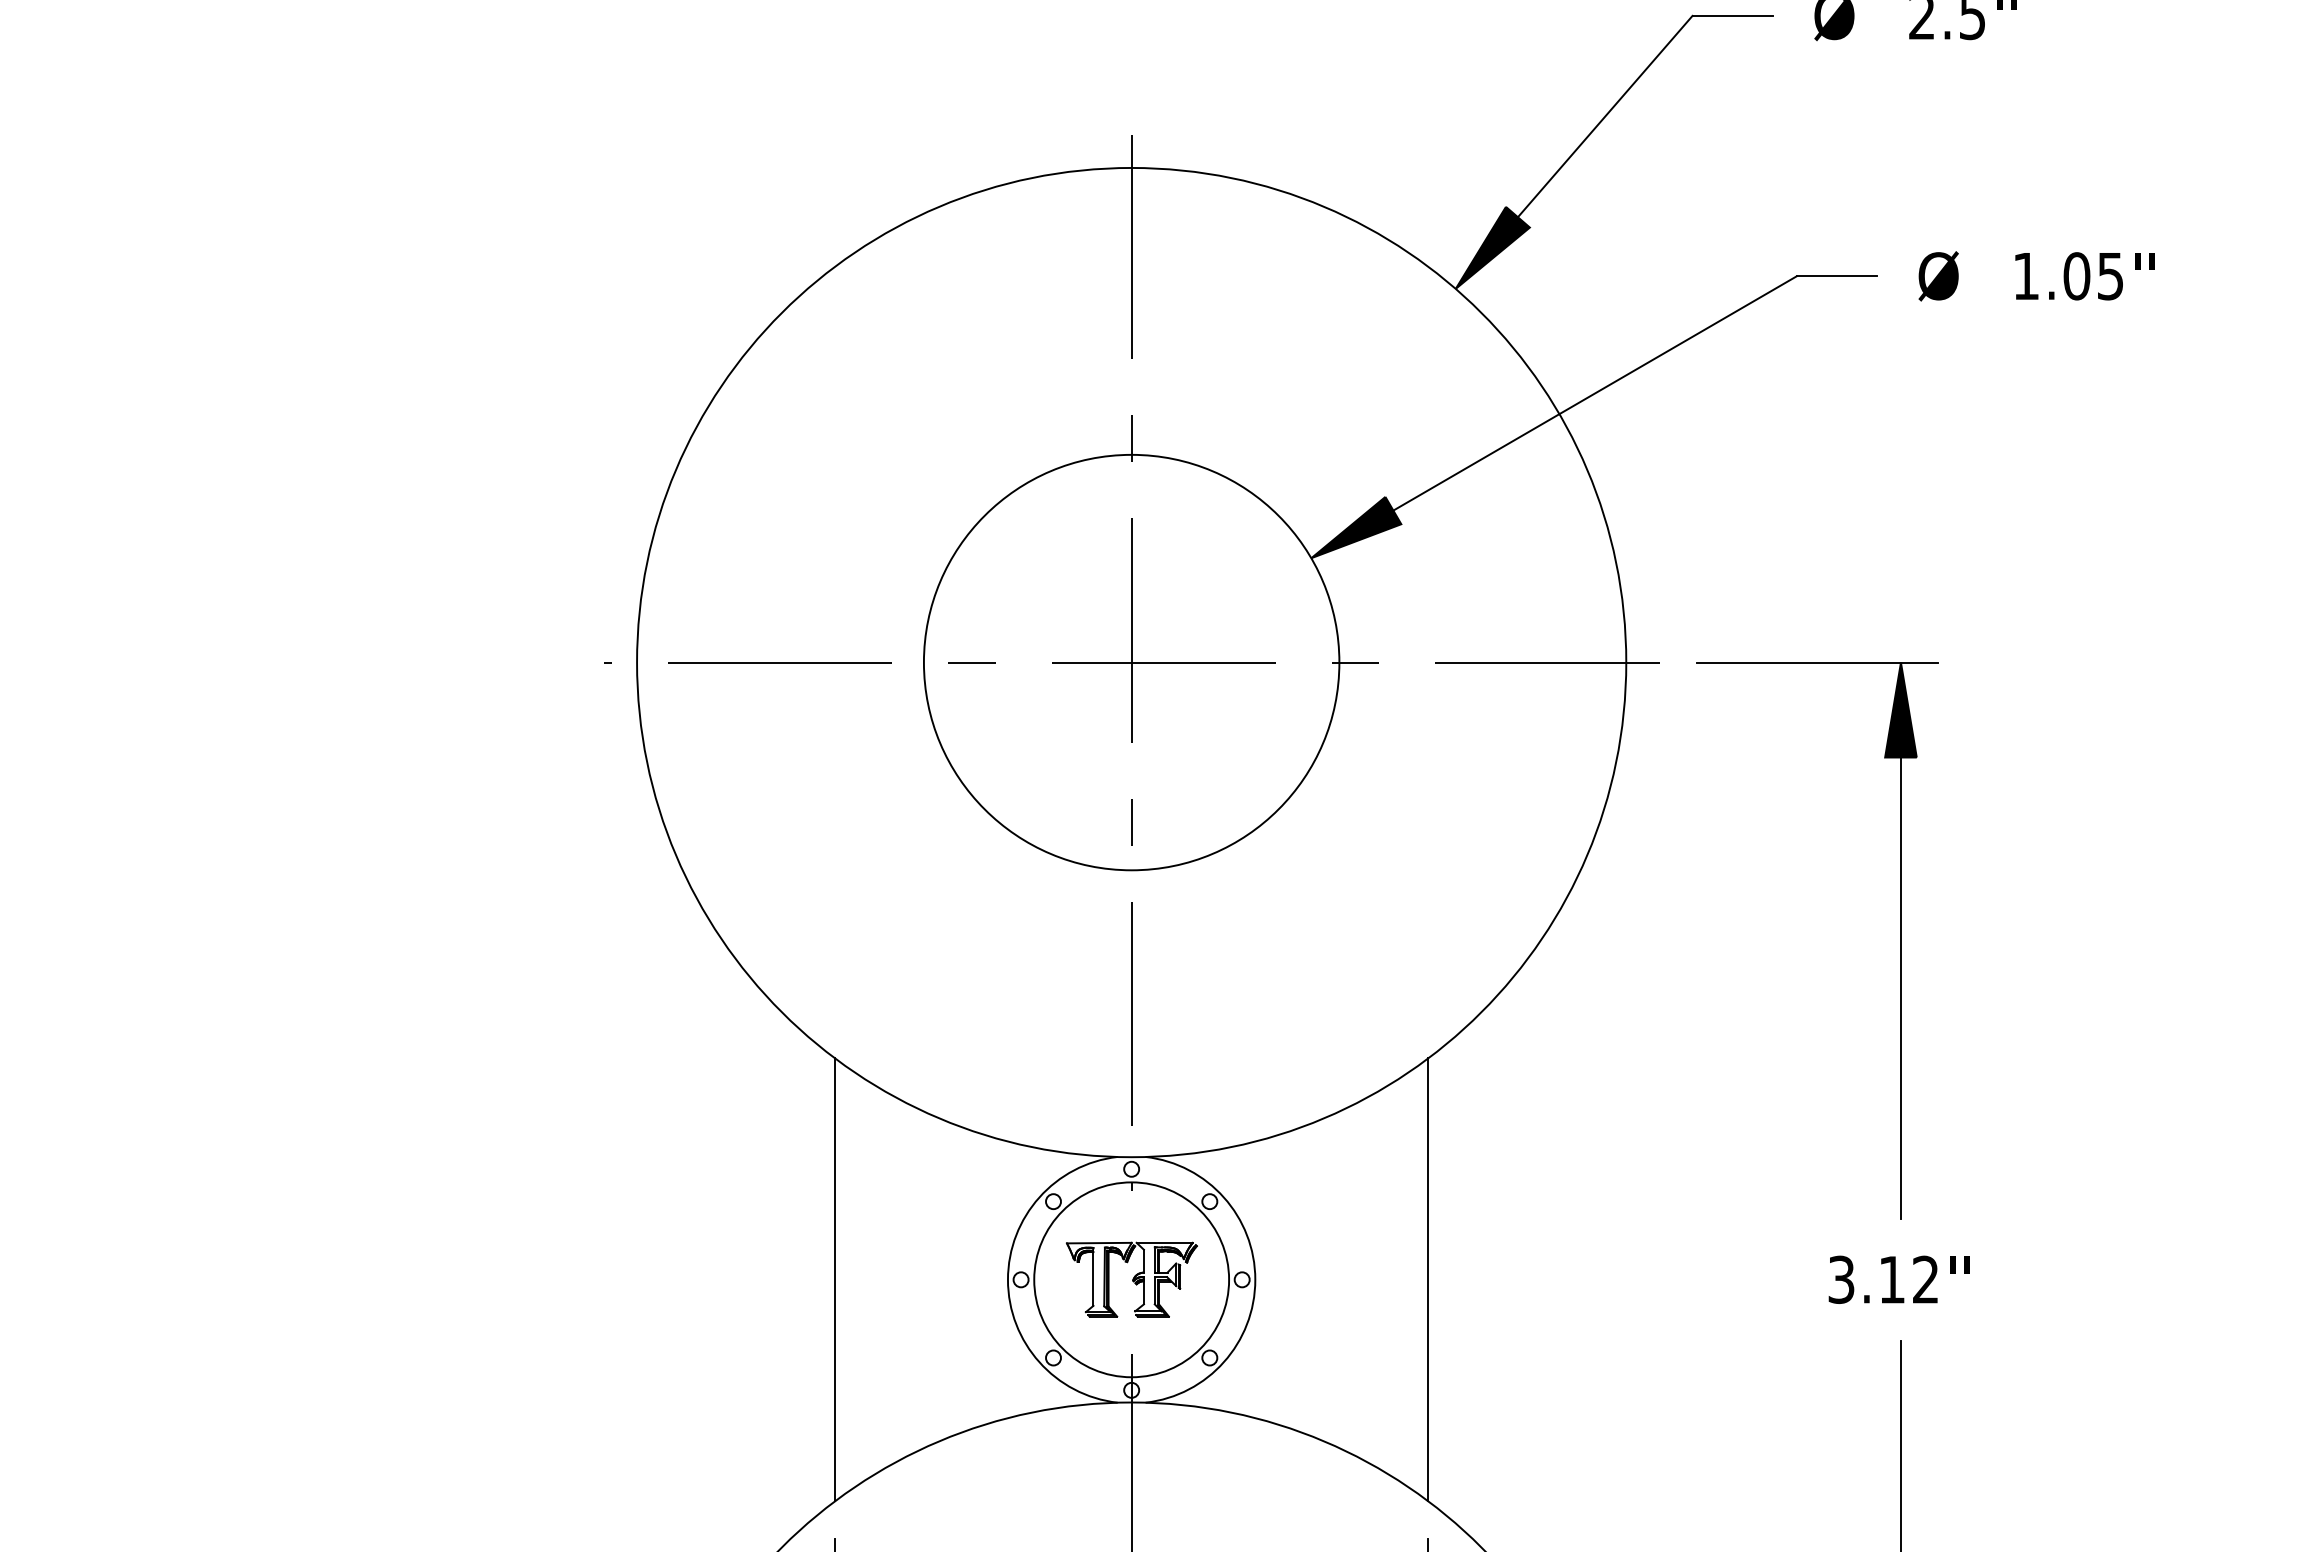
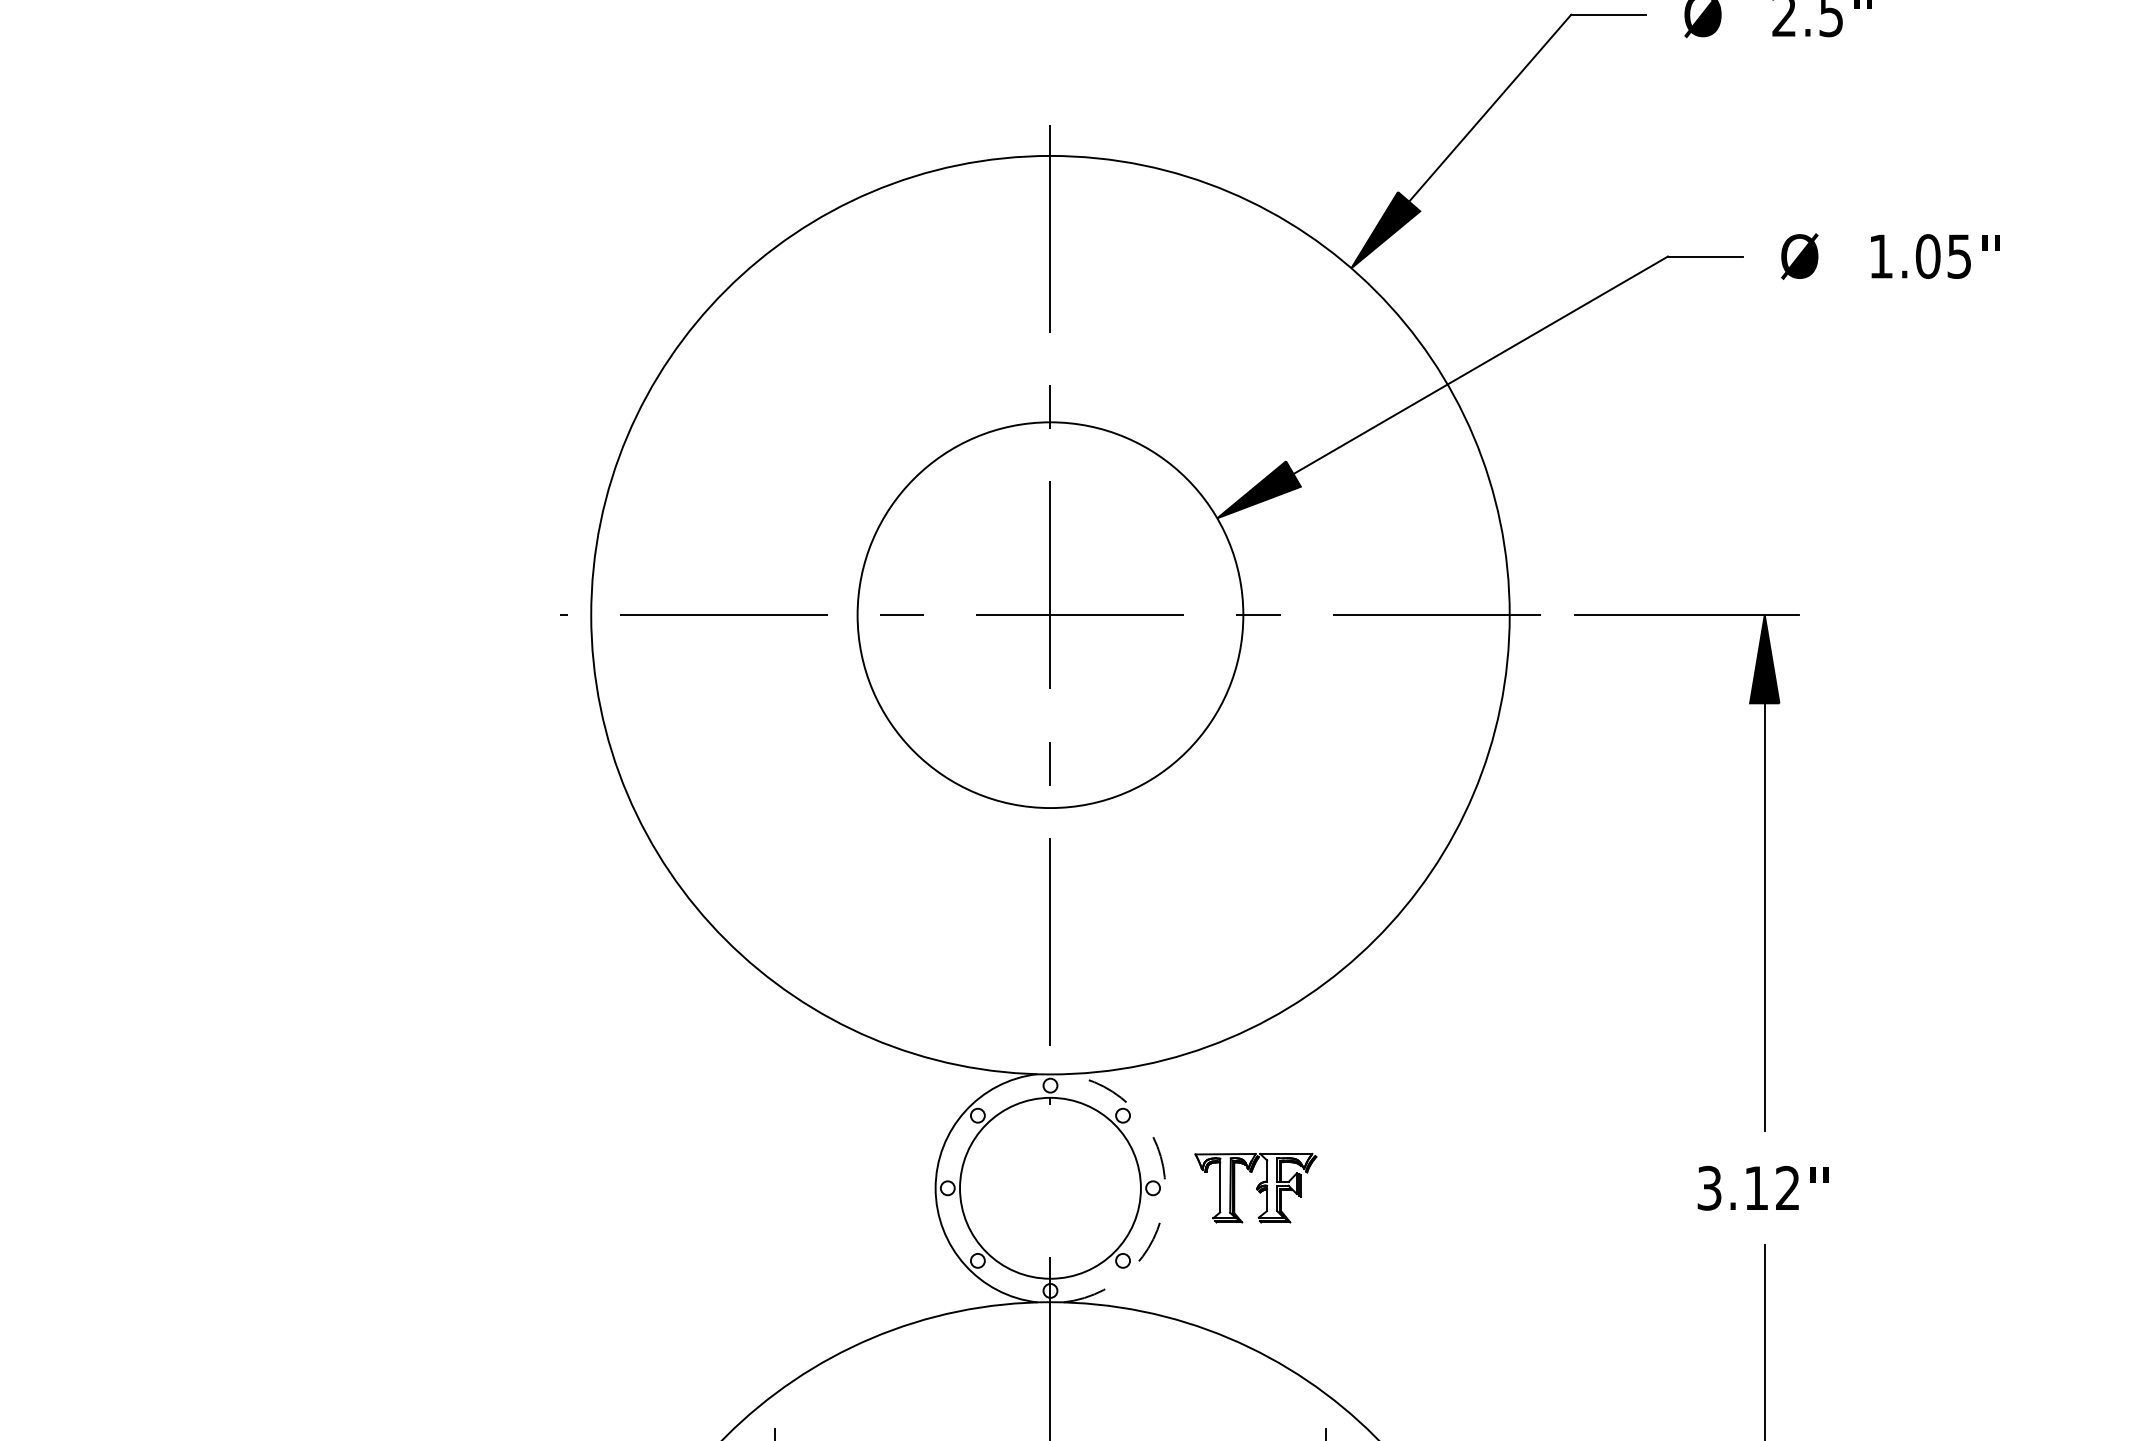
line: (834, 1279) -> (774, 1187), removed
part: (1131, 1279) -> (1255, 1187), moved
line: (1255, 1279) -> (1165, 1187), solid -> dashed
line: (1428, 1279) -> (1326, 1187), removed

